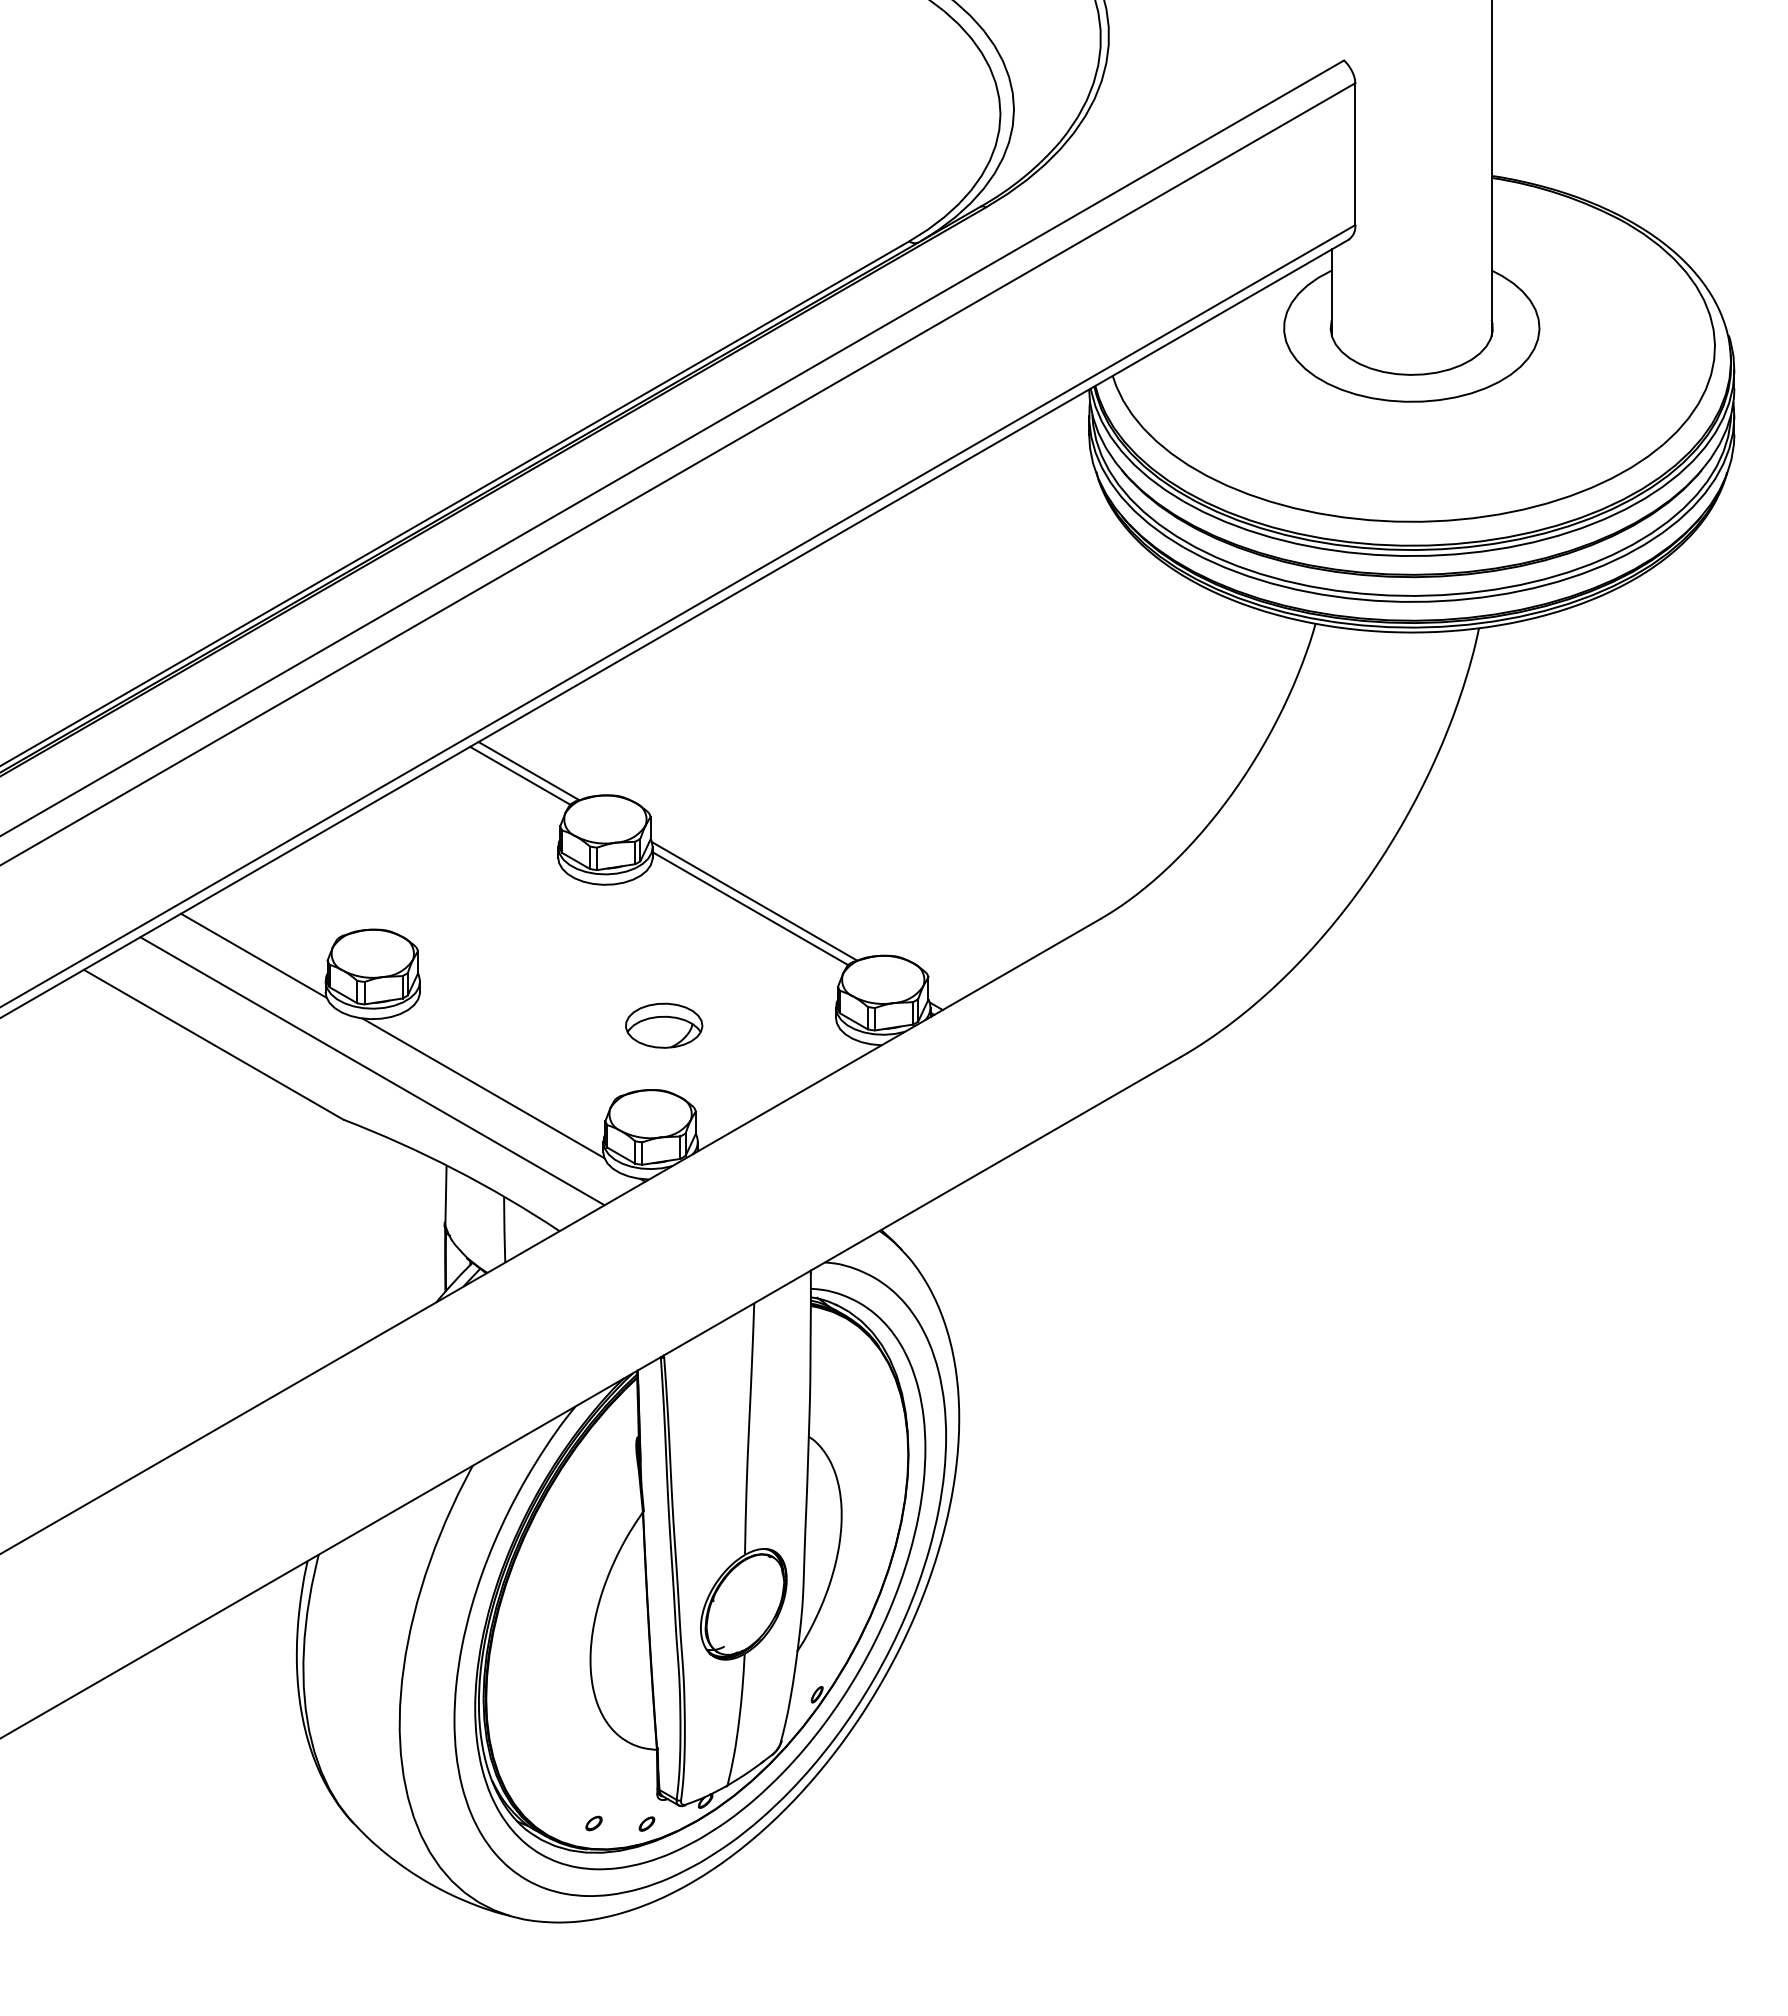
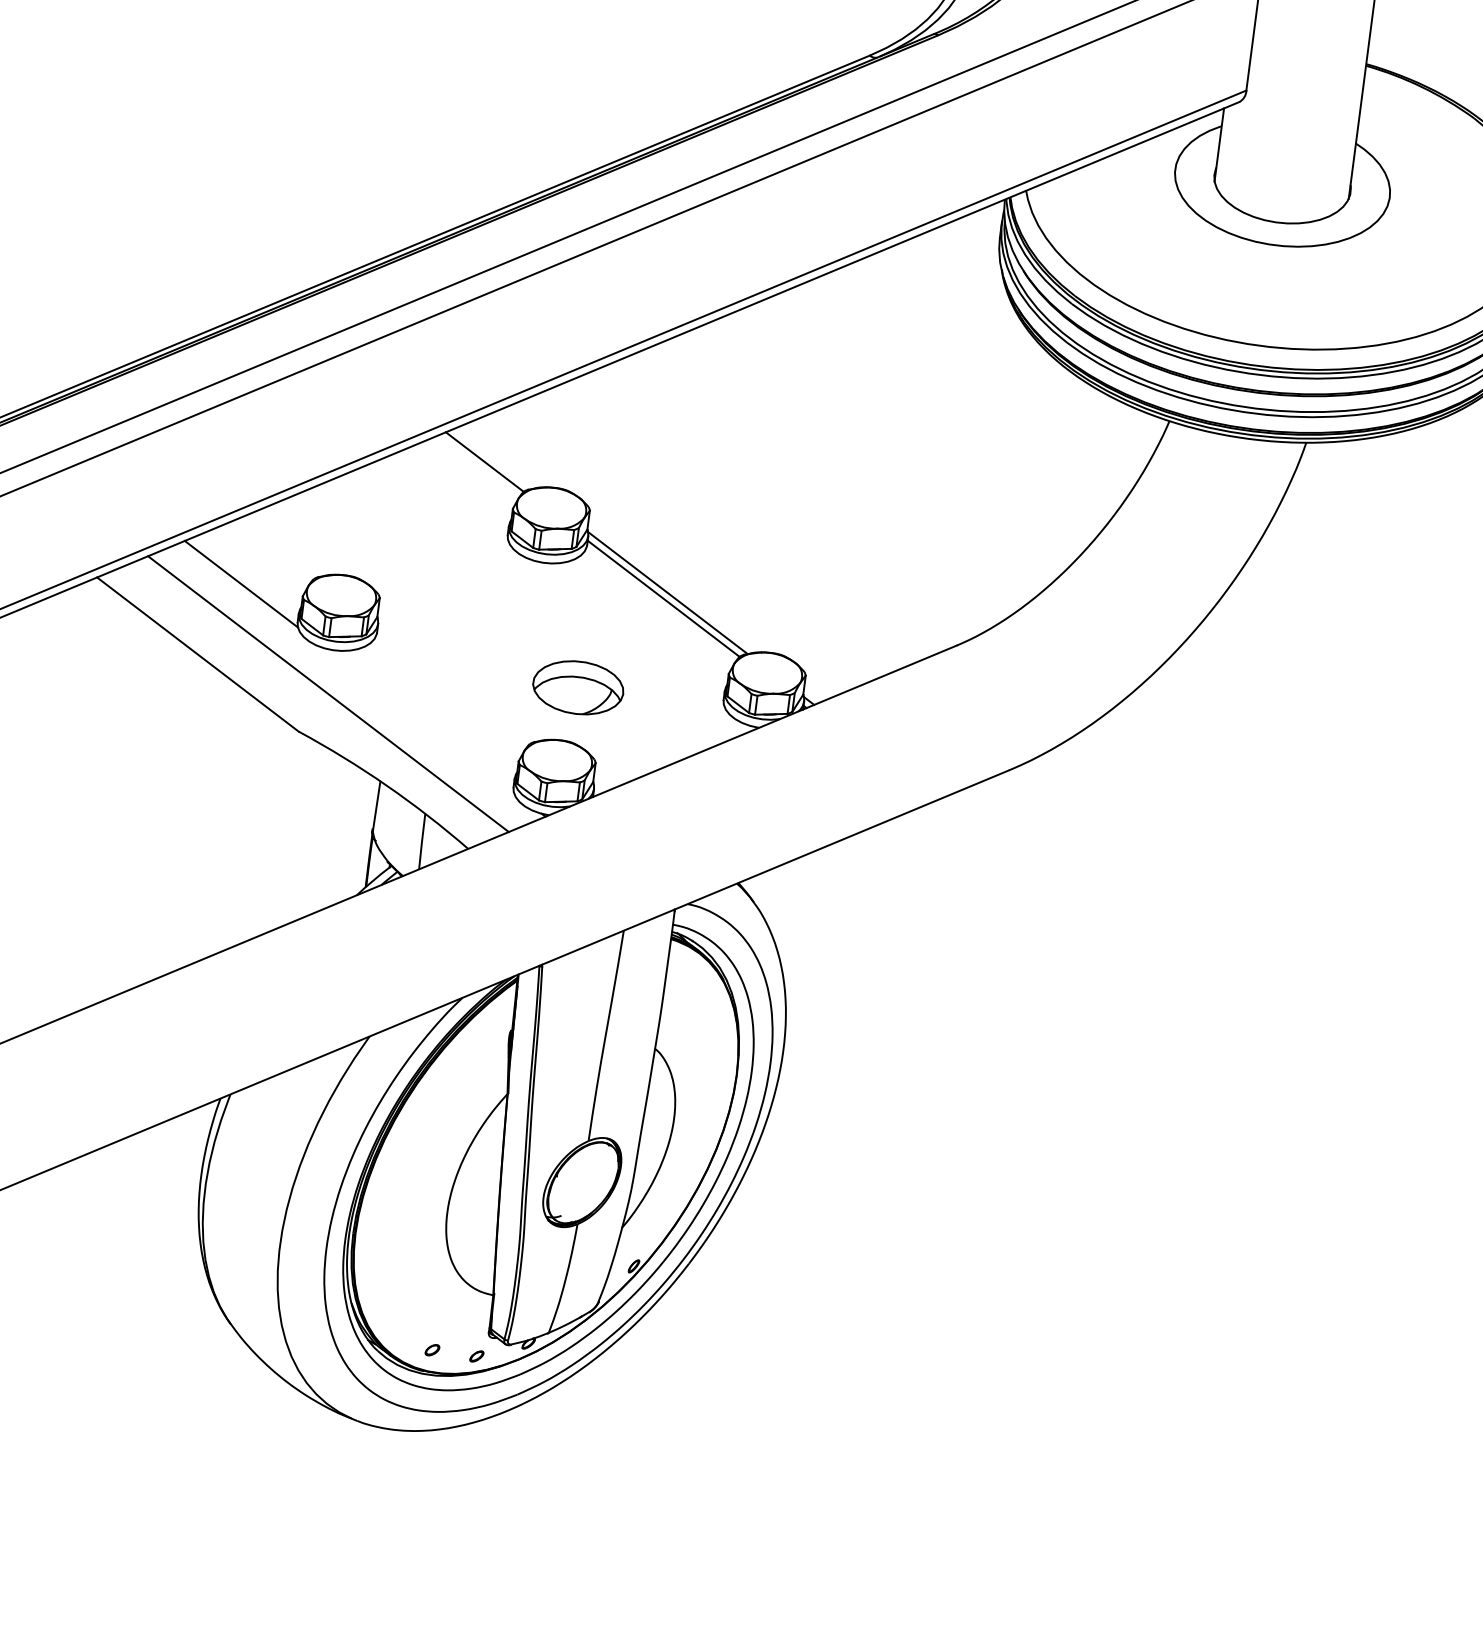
line: (528, 771) -> (492, 459), removed
part: (664, 1025) -> (578, 687), size x1.4
line: (483, 1088) -> (419, 720), removed

